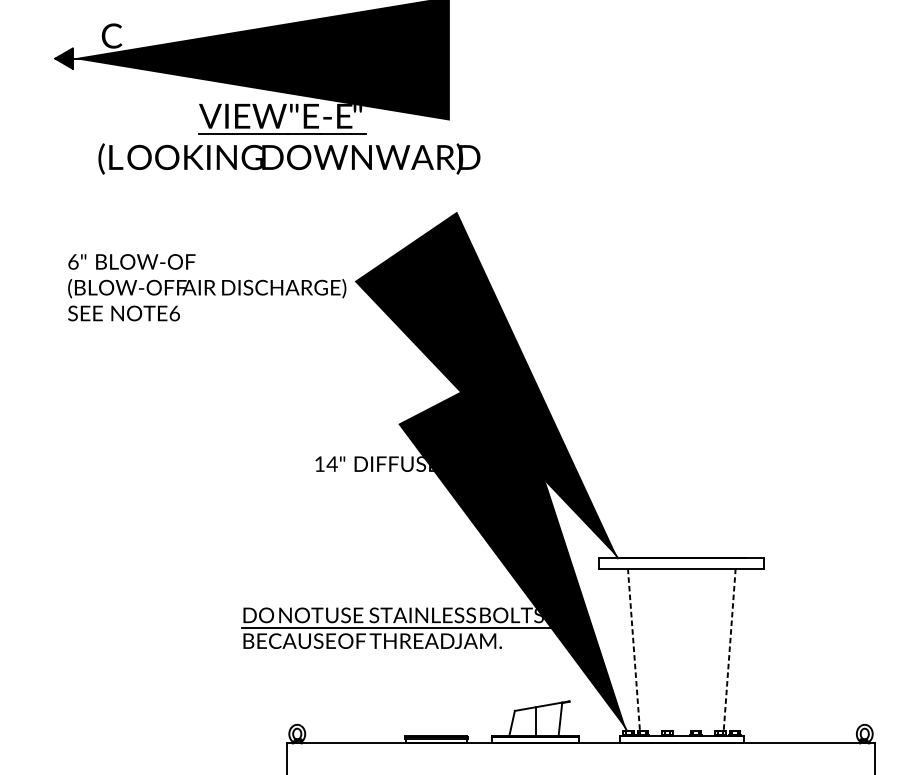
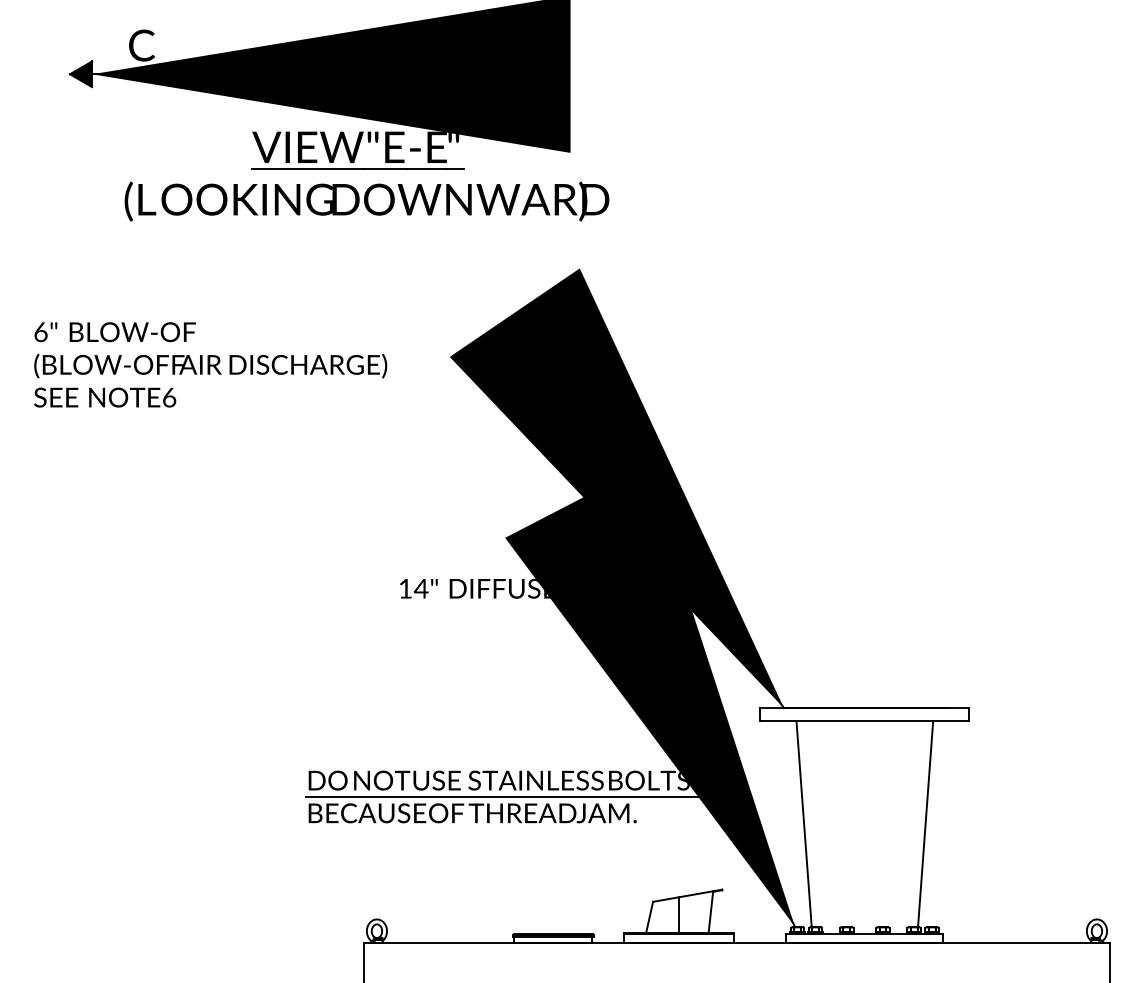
text: (207, 287) -> (210, 364), moved
line: (634, 649) -> (804, 824), dashed -> solid
line: (729, 649) -> (925, 824), dashed -> solid

